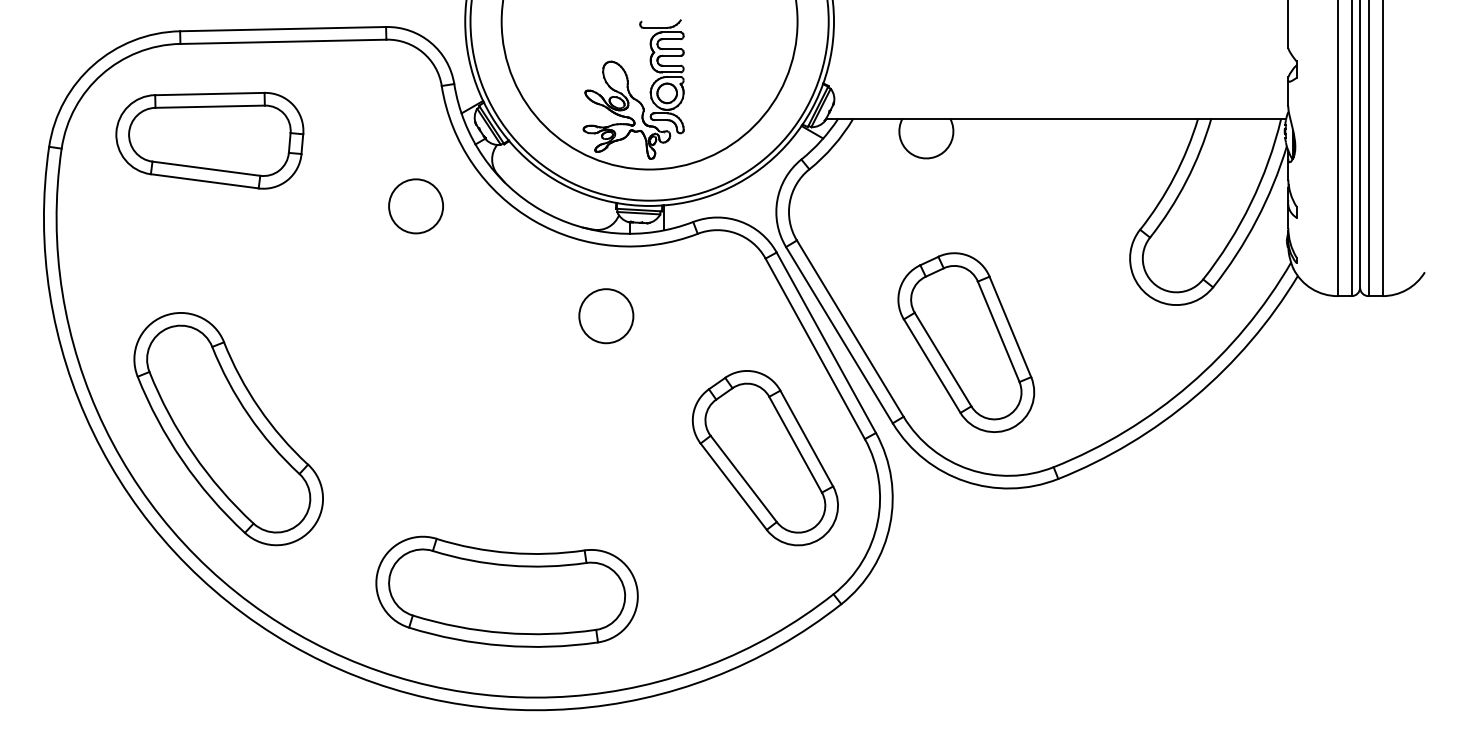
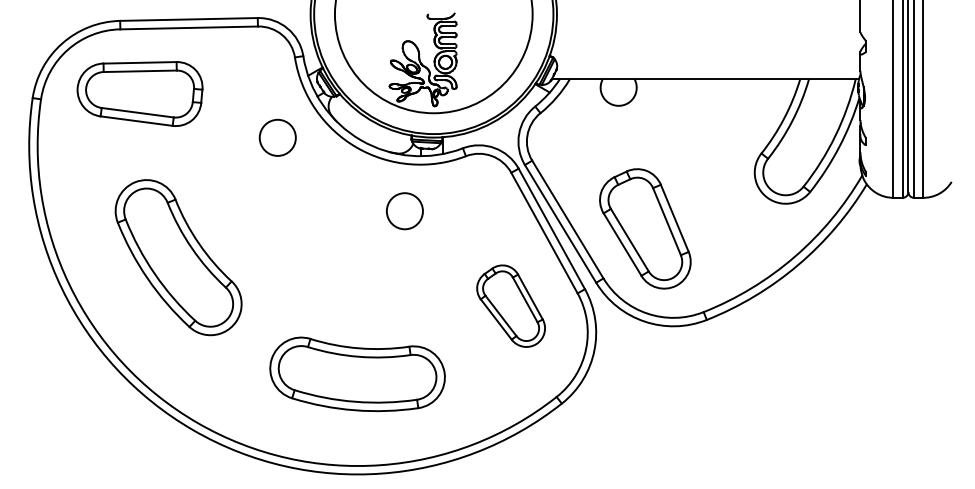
part: (228, 428) -> (178, 257), moved
part: (764, 458) -> (510, 306), size x0.7
part: (506, 592) -> (357, 374), moved

